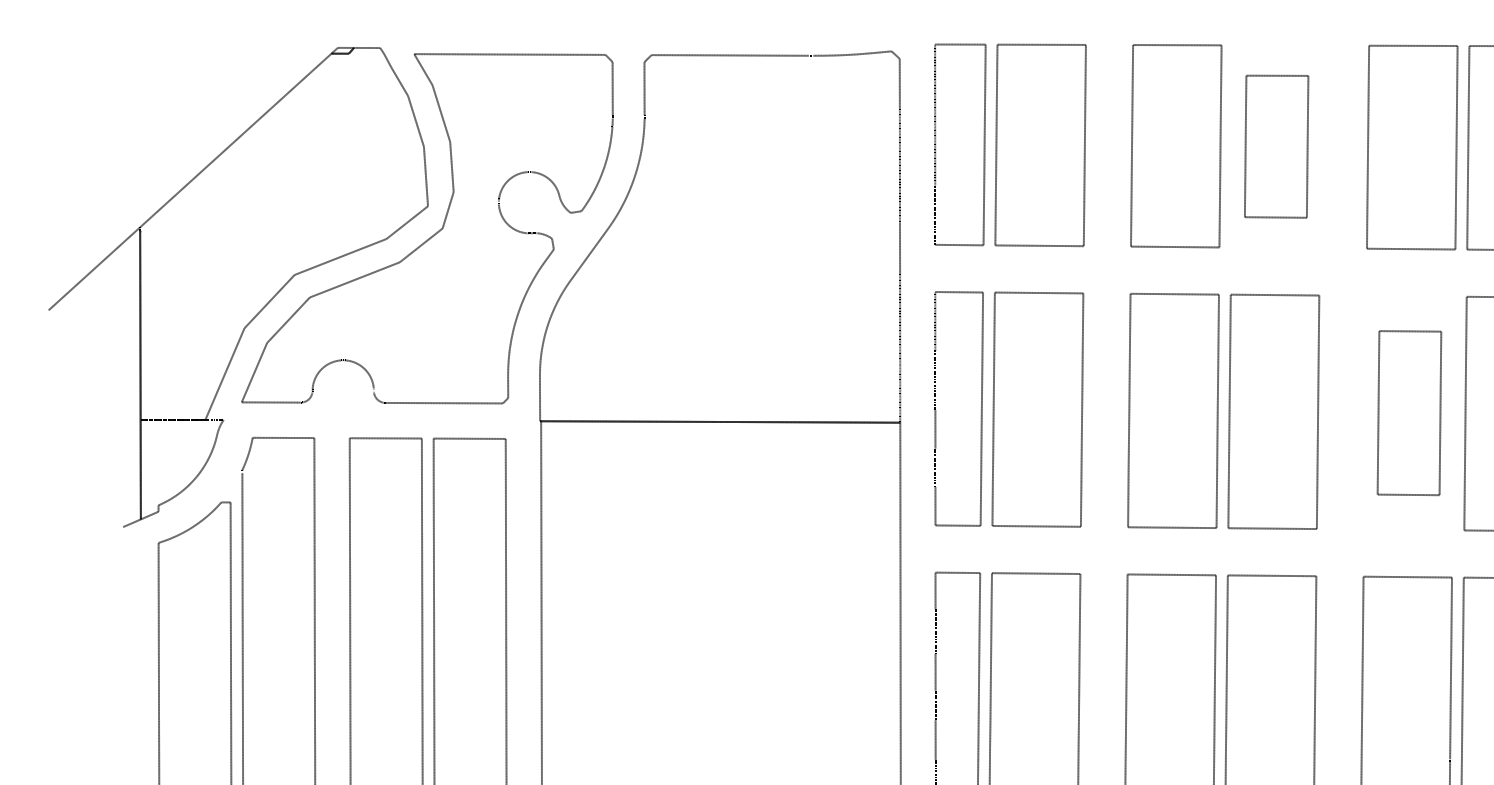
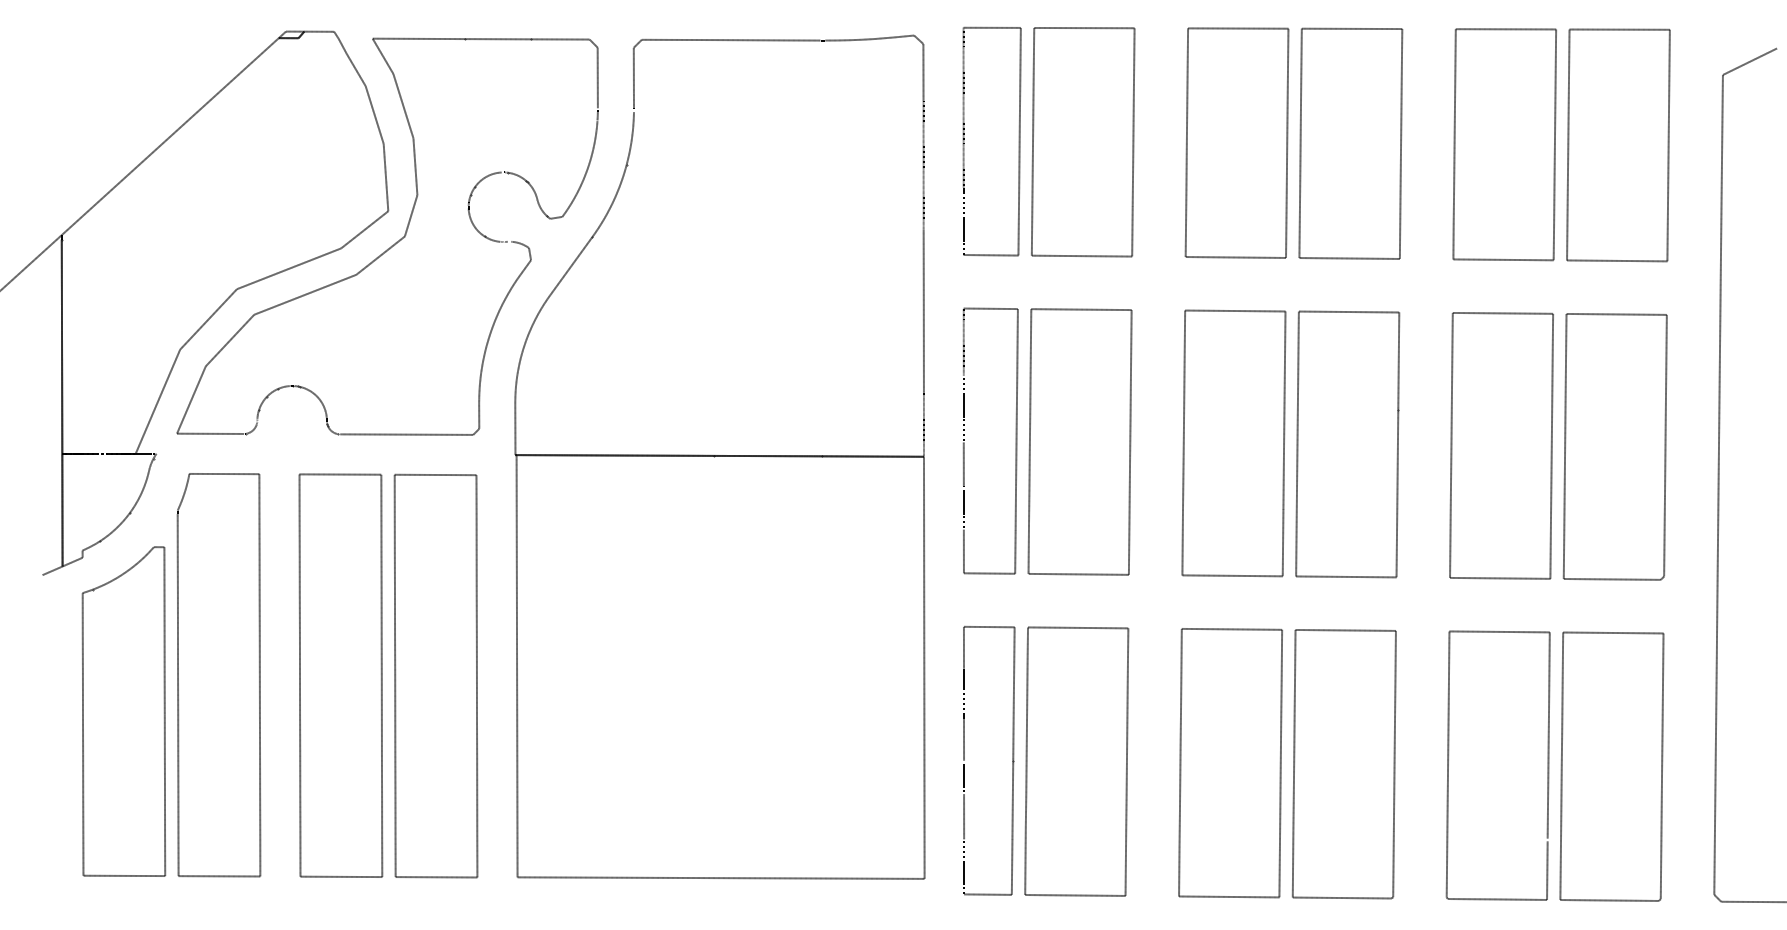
part: (1276, 146) -> (1350, 143), size x1.43
part: (1409, 412) -> (1501, 445), size x1.43

